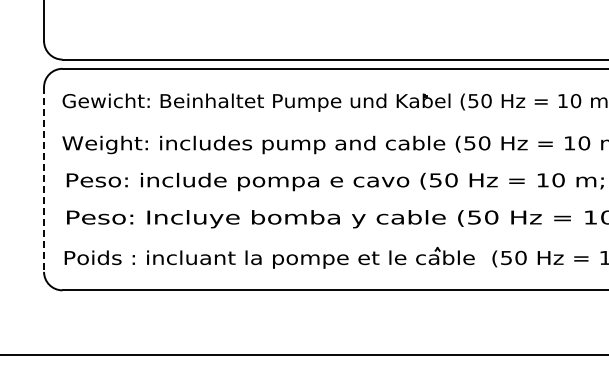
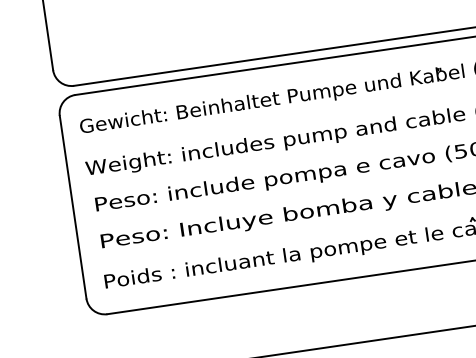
line: (44, 180) -> (73, 208), dashed -> solid

